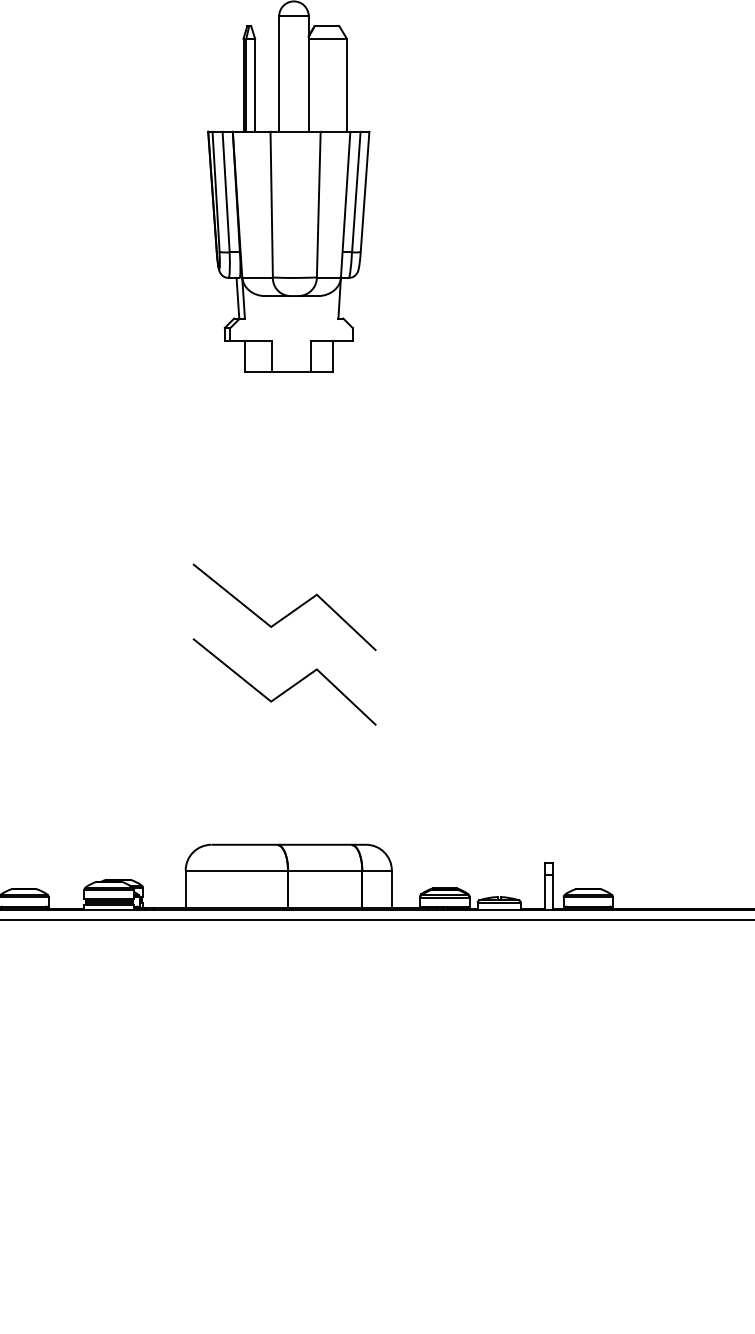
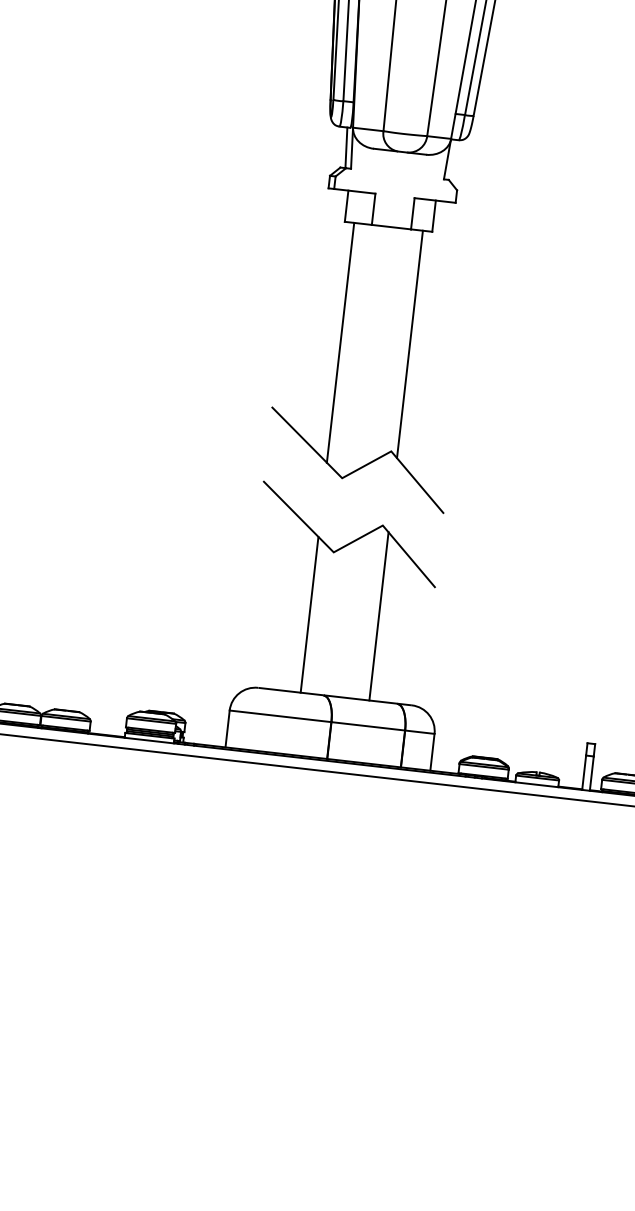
line: (323, 485) -> (410, 343), added
line: (254, 492) -> (340, 342), added
line: (323, 759) -> (379, 615), added
line: (254, 766) -> (309, 614), added

